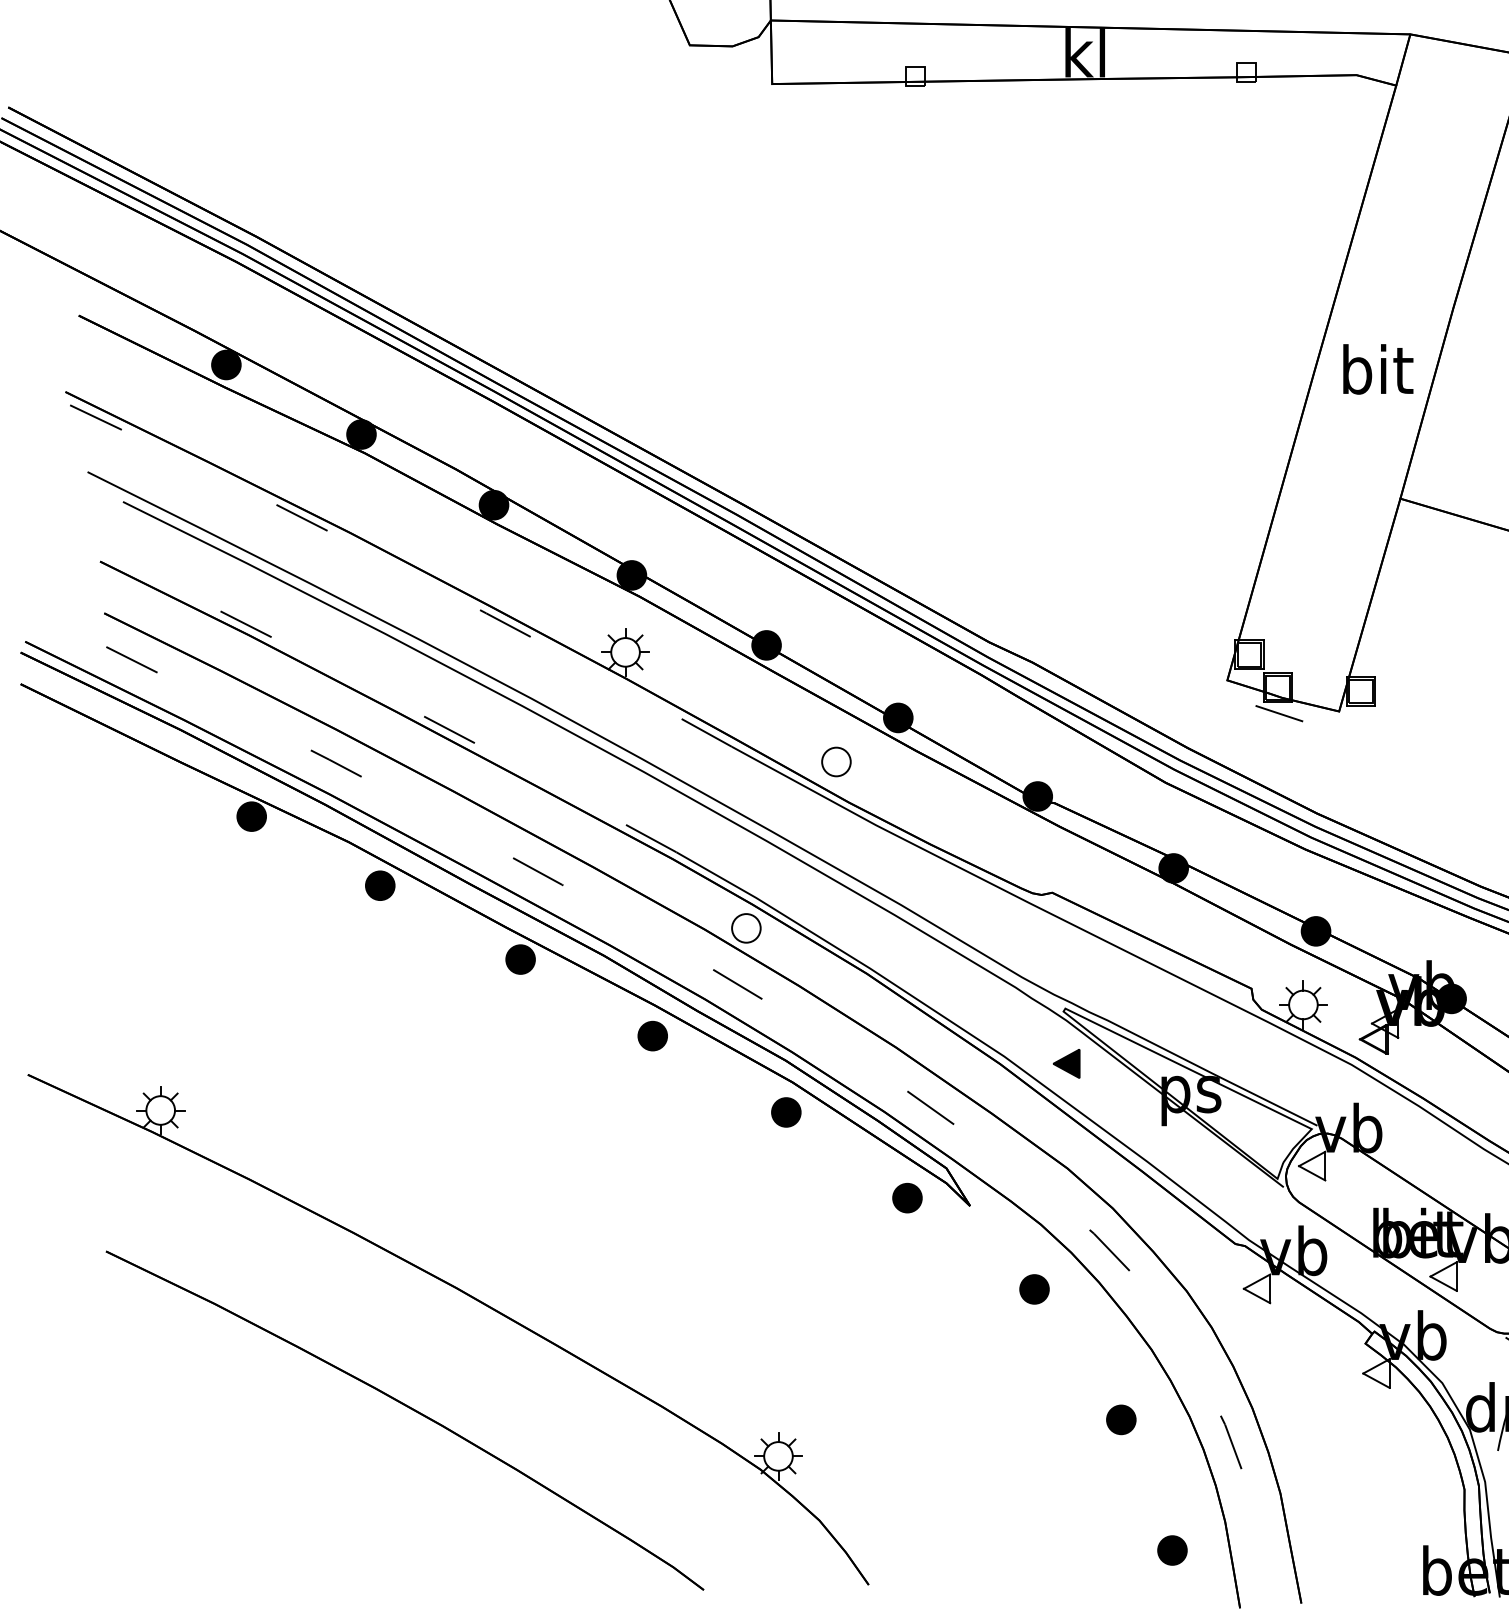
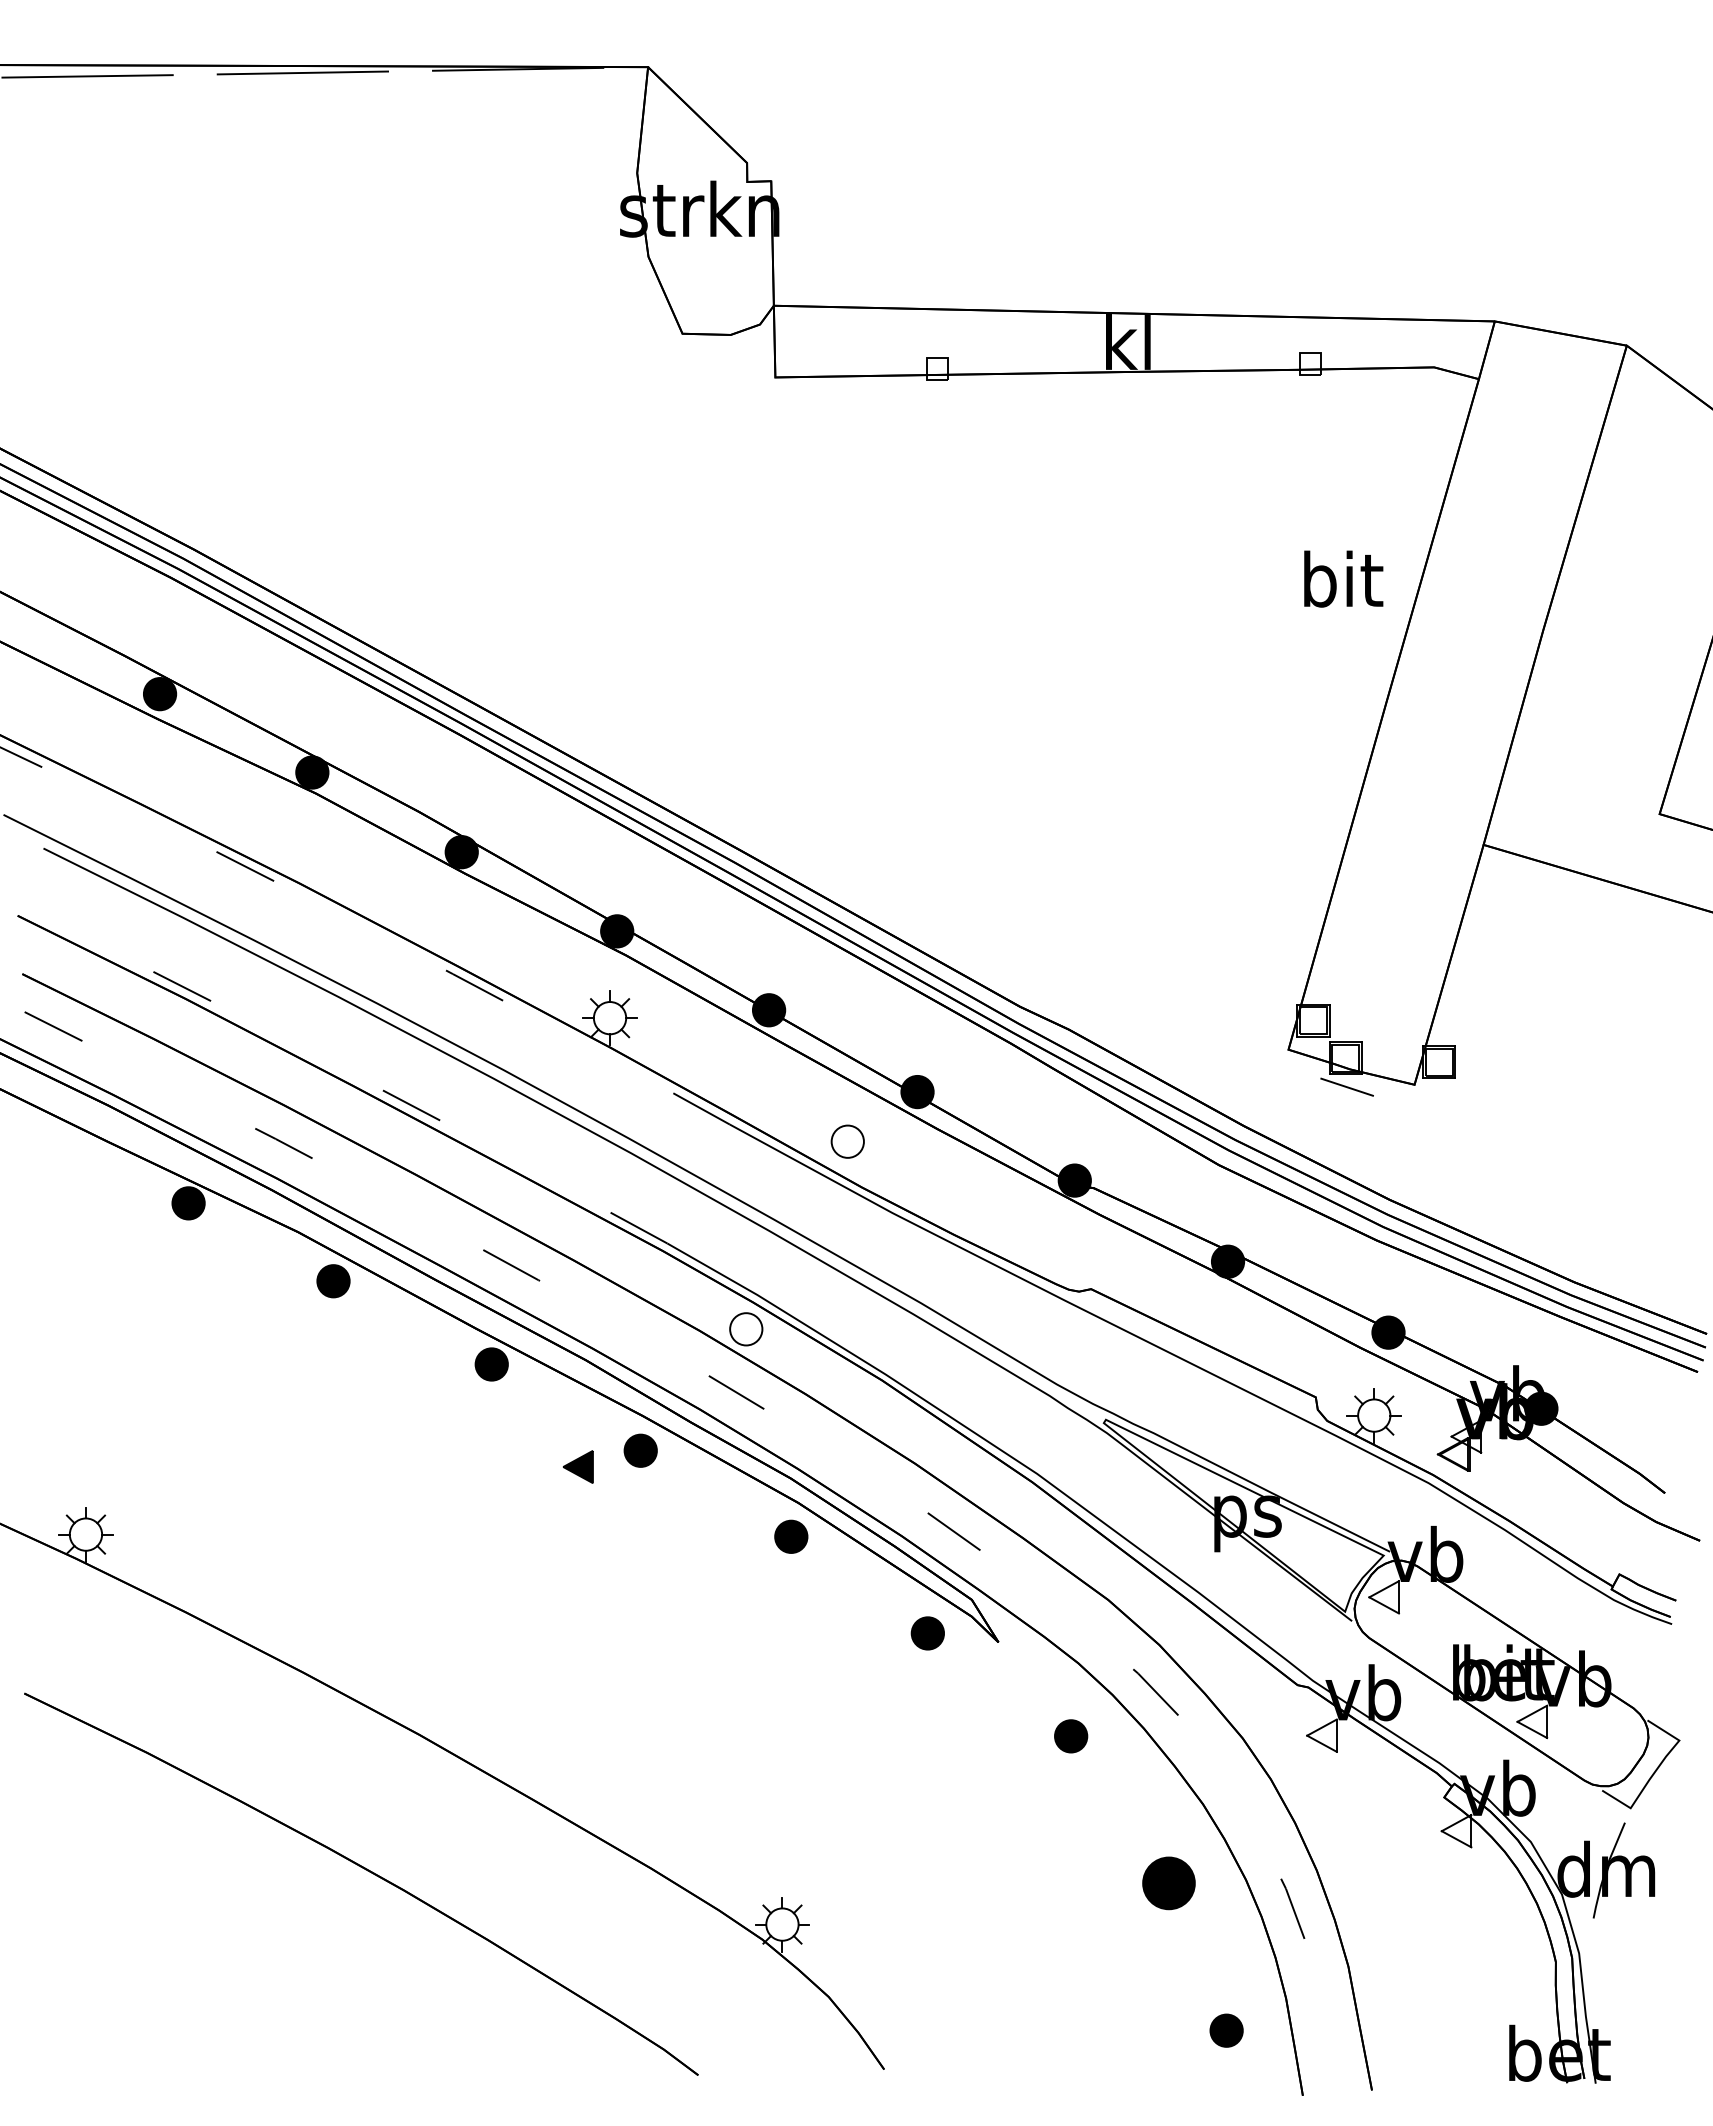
text: (1378, 368) -> (1343, 578), moved
part: (1066, 1063) -> (578, 1466), moved
part: (1120, 1419) -> (1168, 1883), size x1.6

